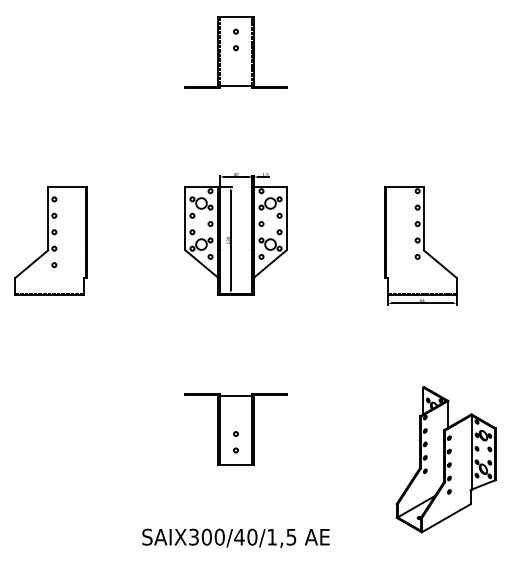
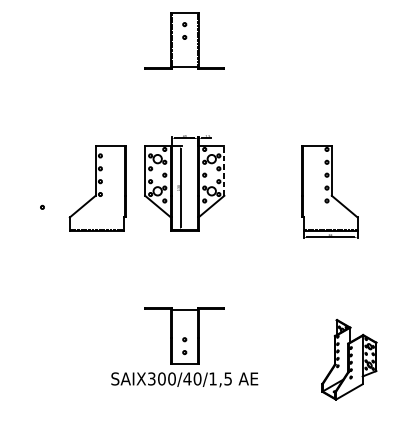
line: (286, 218) -> (224, 170), solid -> dashed
part: (50, 240) -> (97, 188), moved
part: (445, 459) -> (348, 359), size x0.7
text: (235, 537) -> (184, 379), moved

